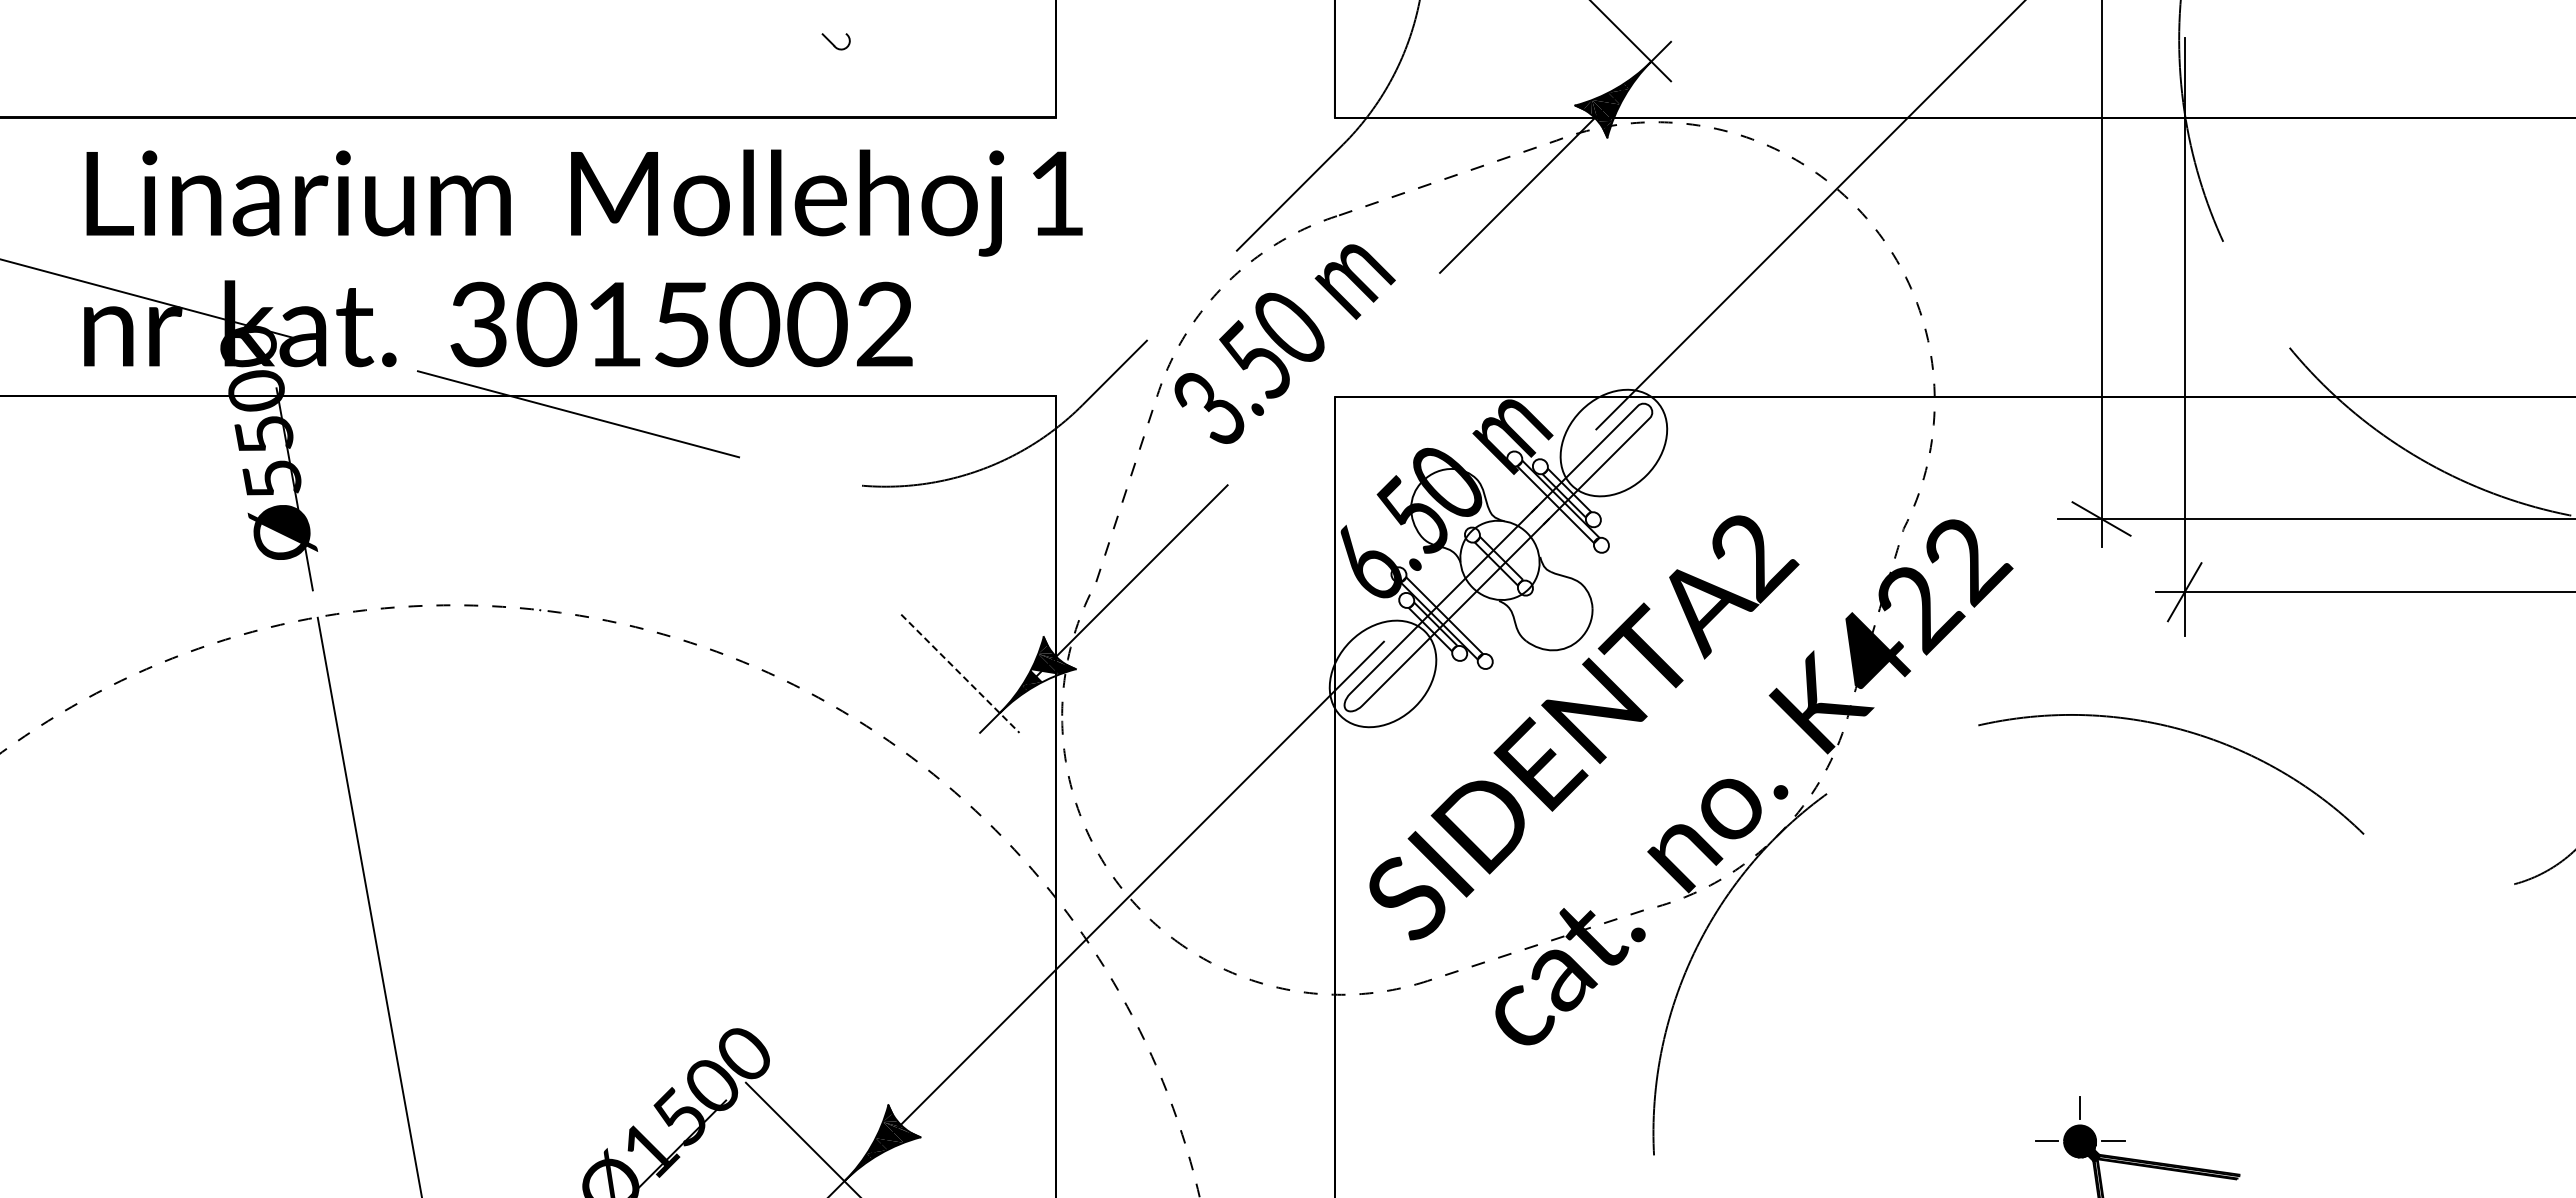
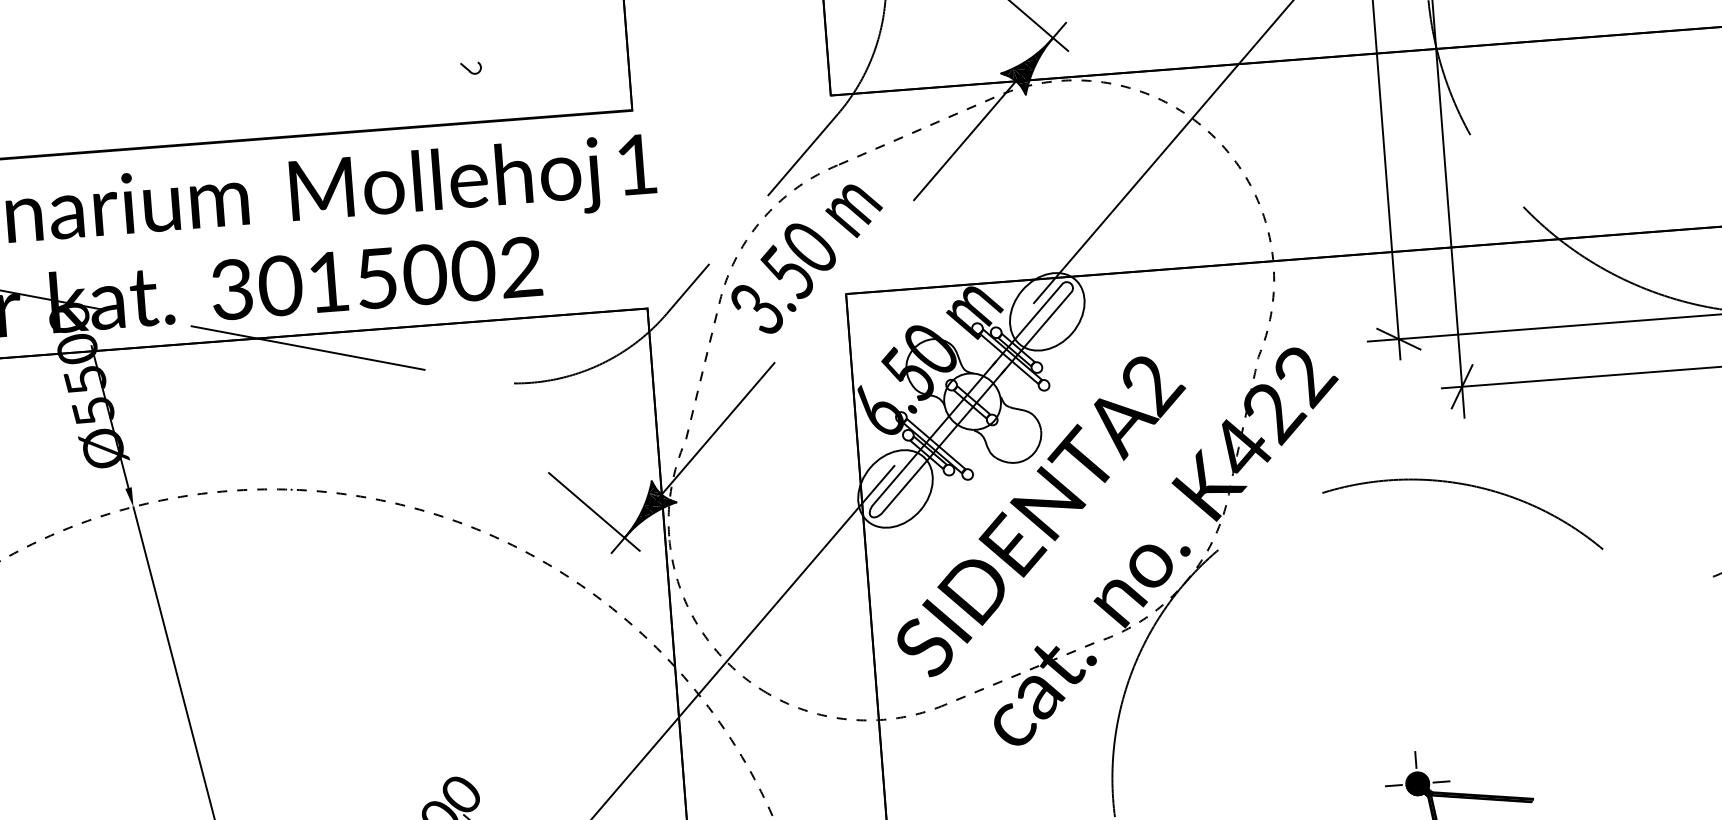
fill: (312, 603) -> (128, 497), added
line: (960, 673) -> (594, 511), dashed -> solid
fill: (1045, 675) -> (655, 508), added

